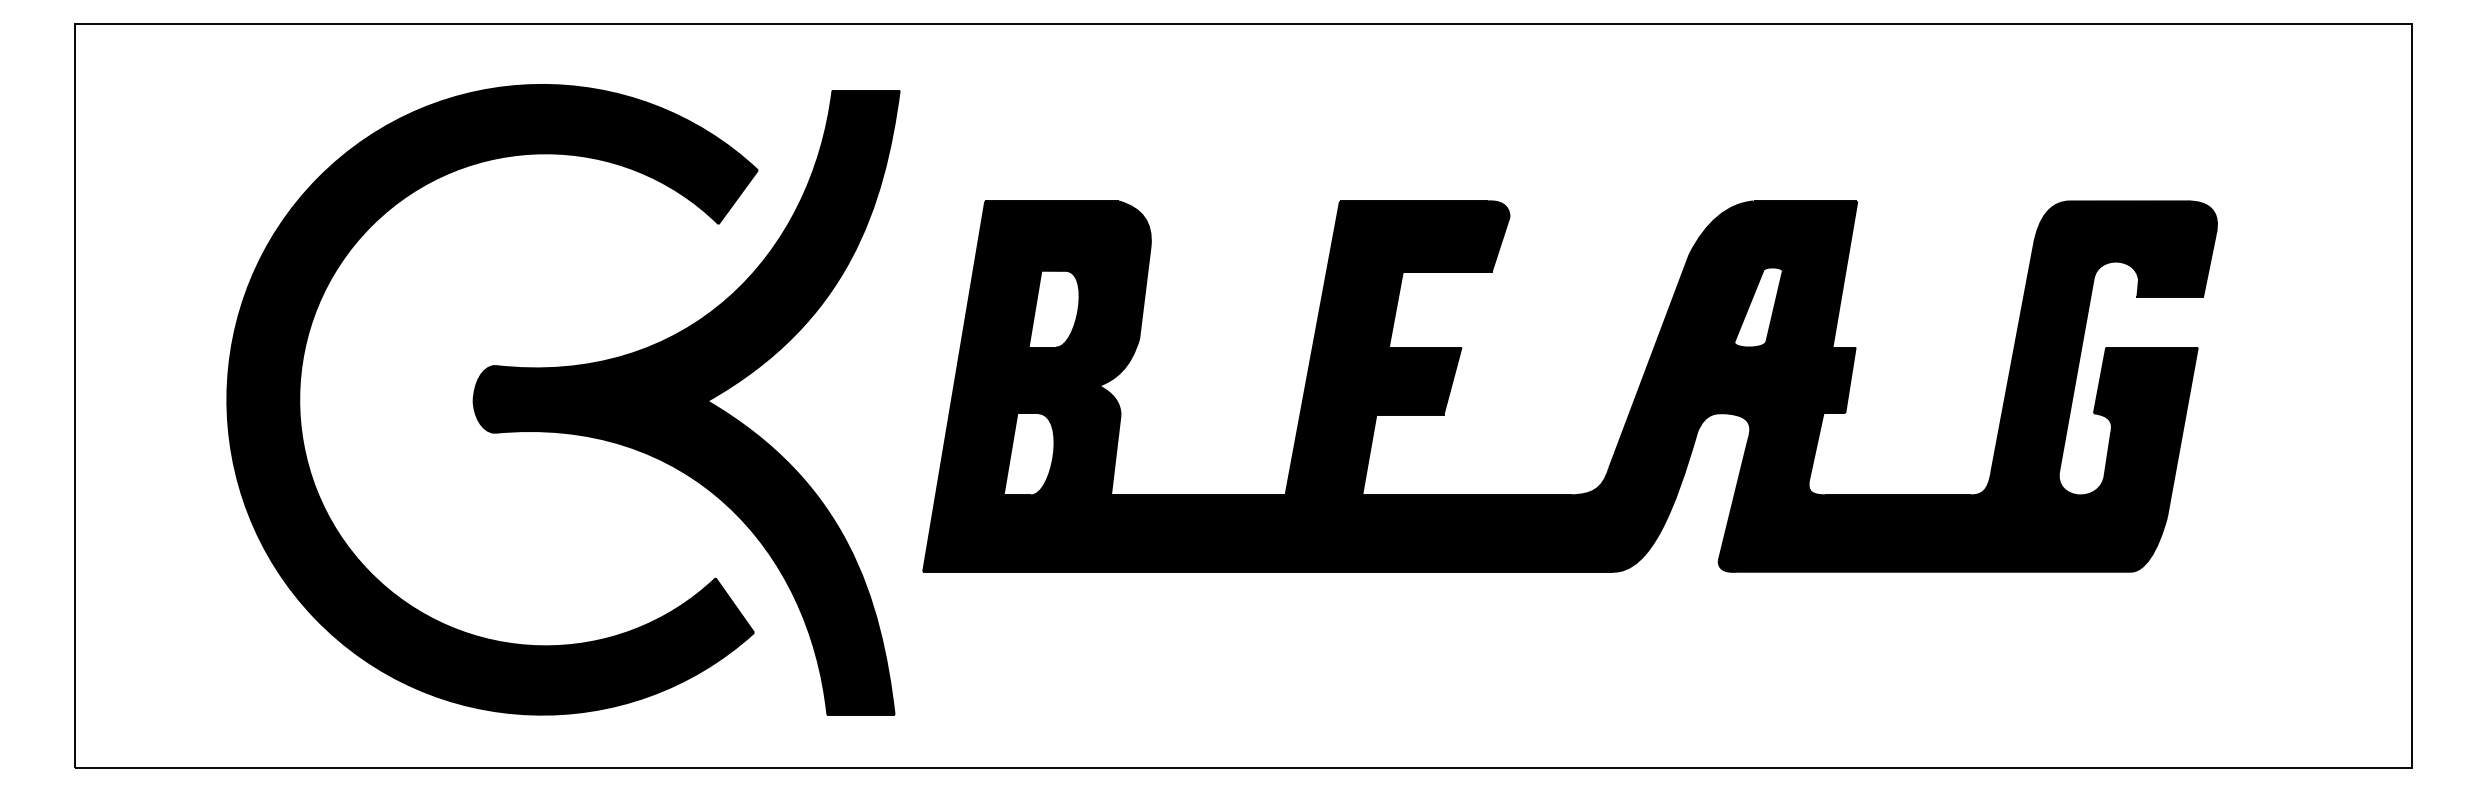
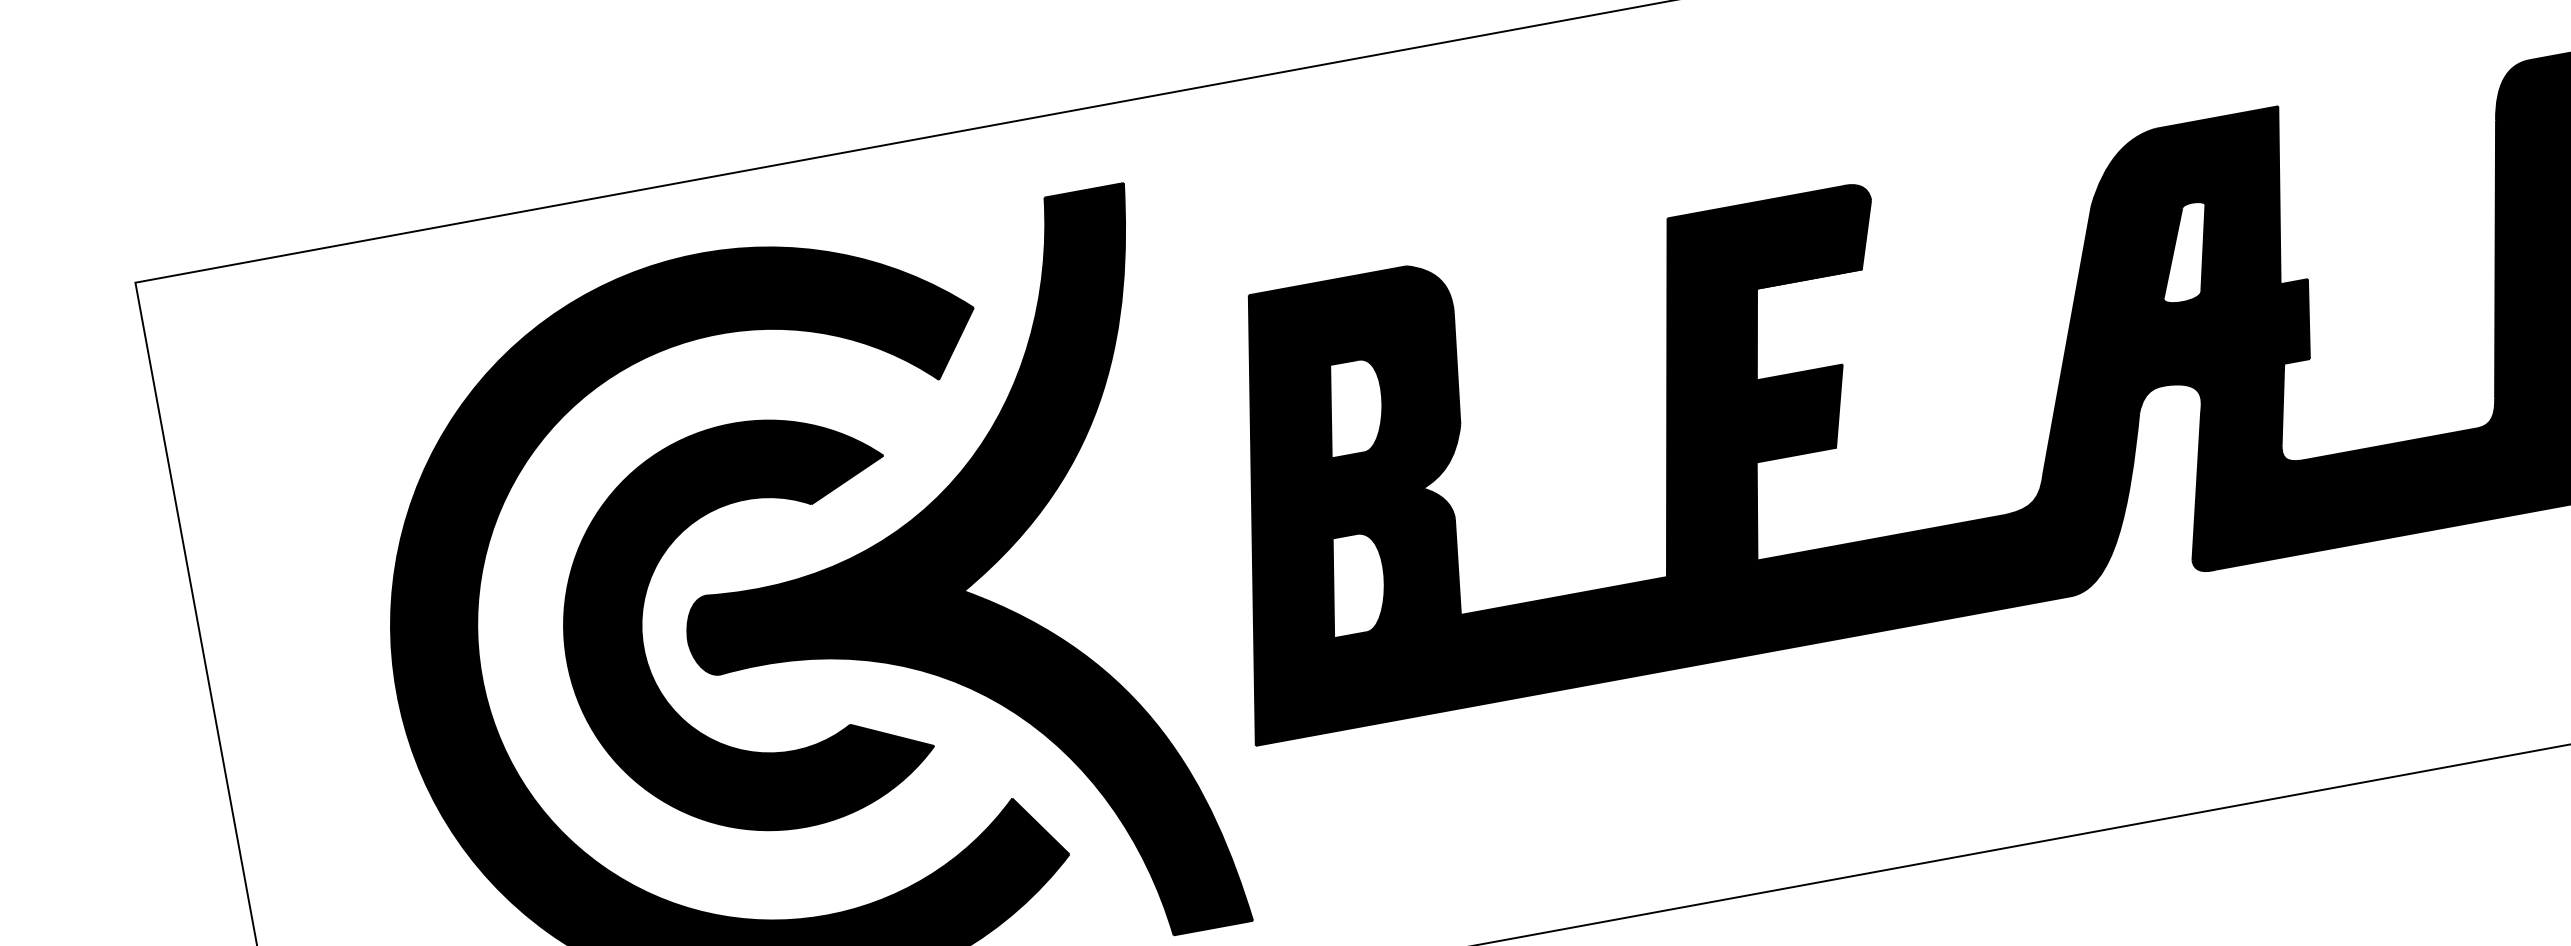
part: (437, 394) -> (644, 641), added

